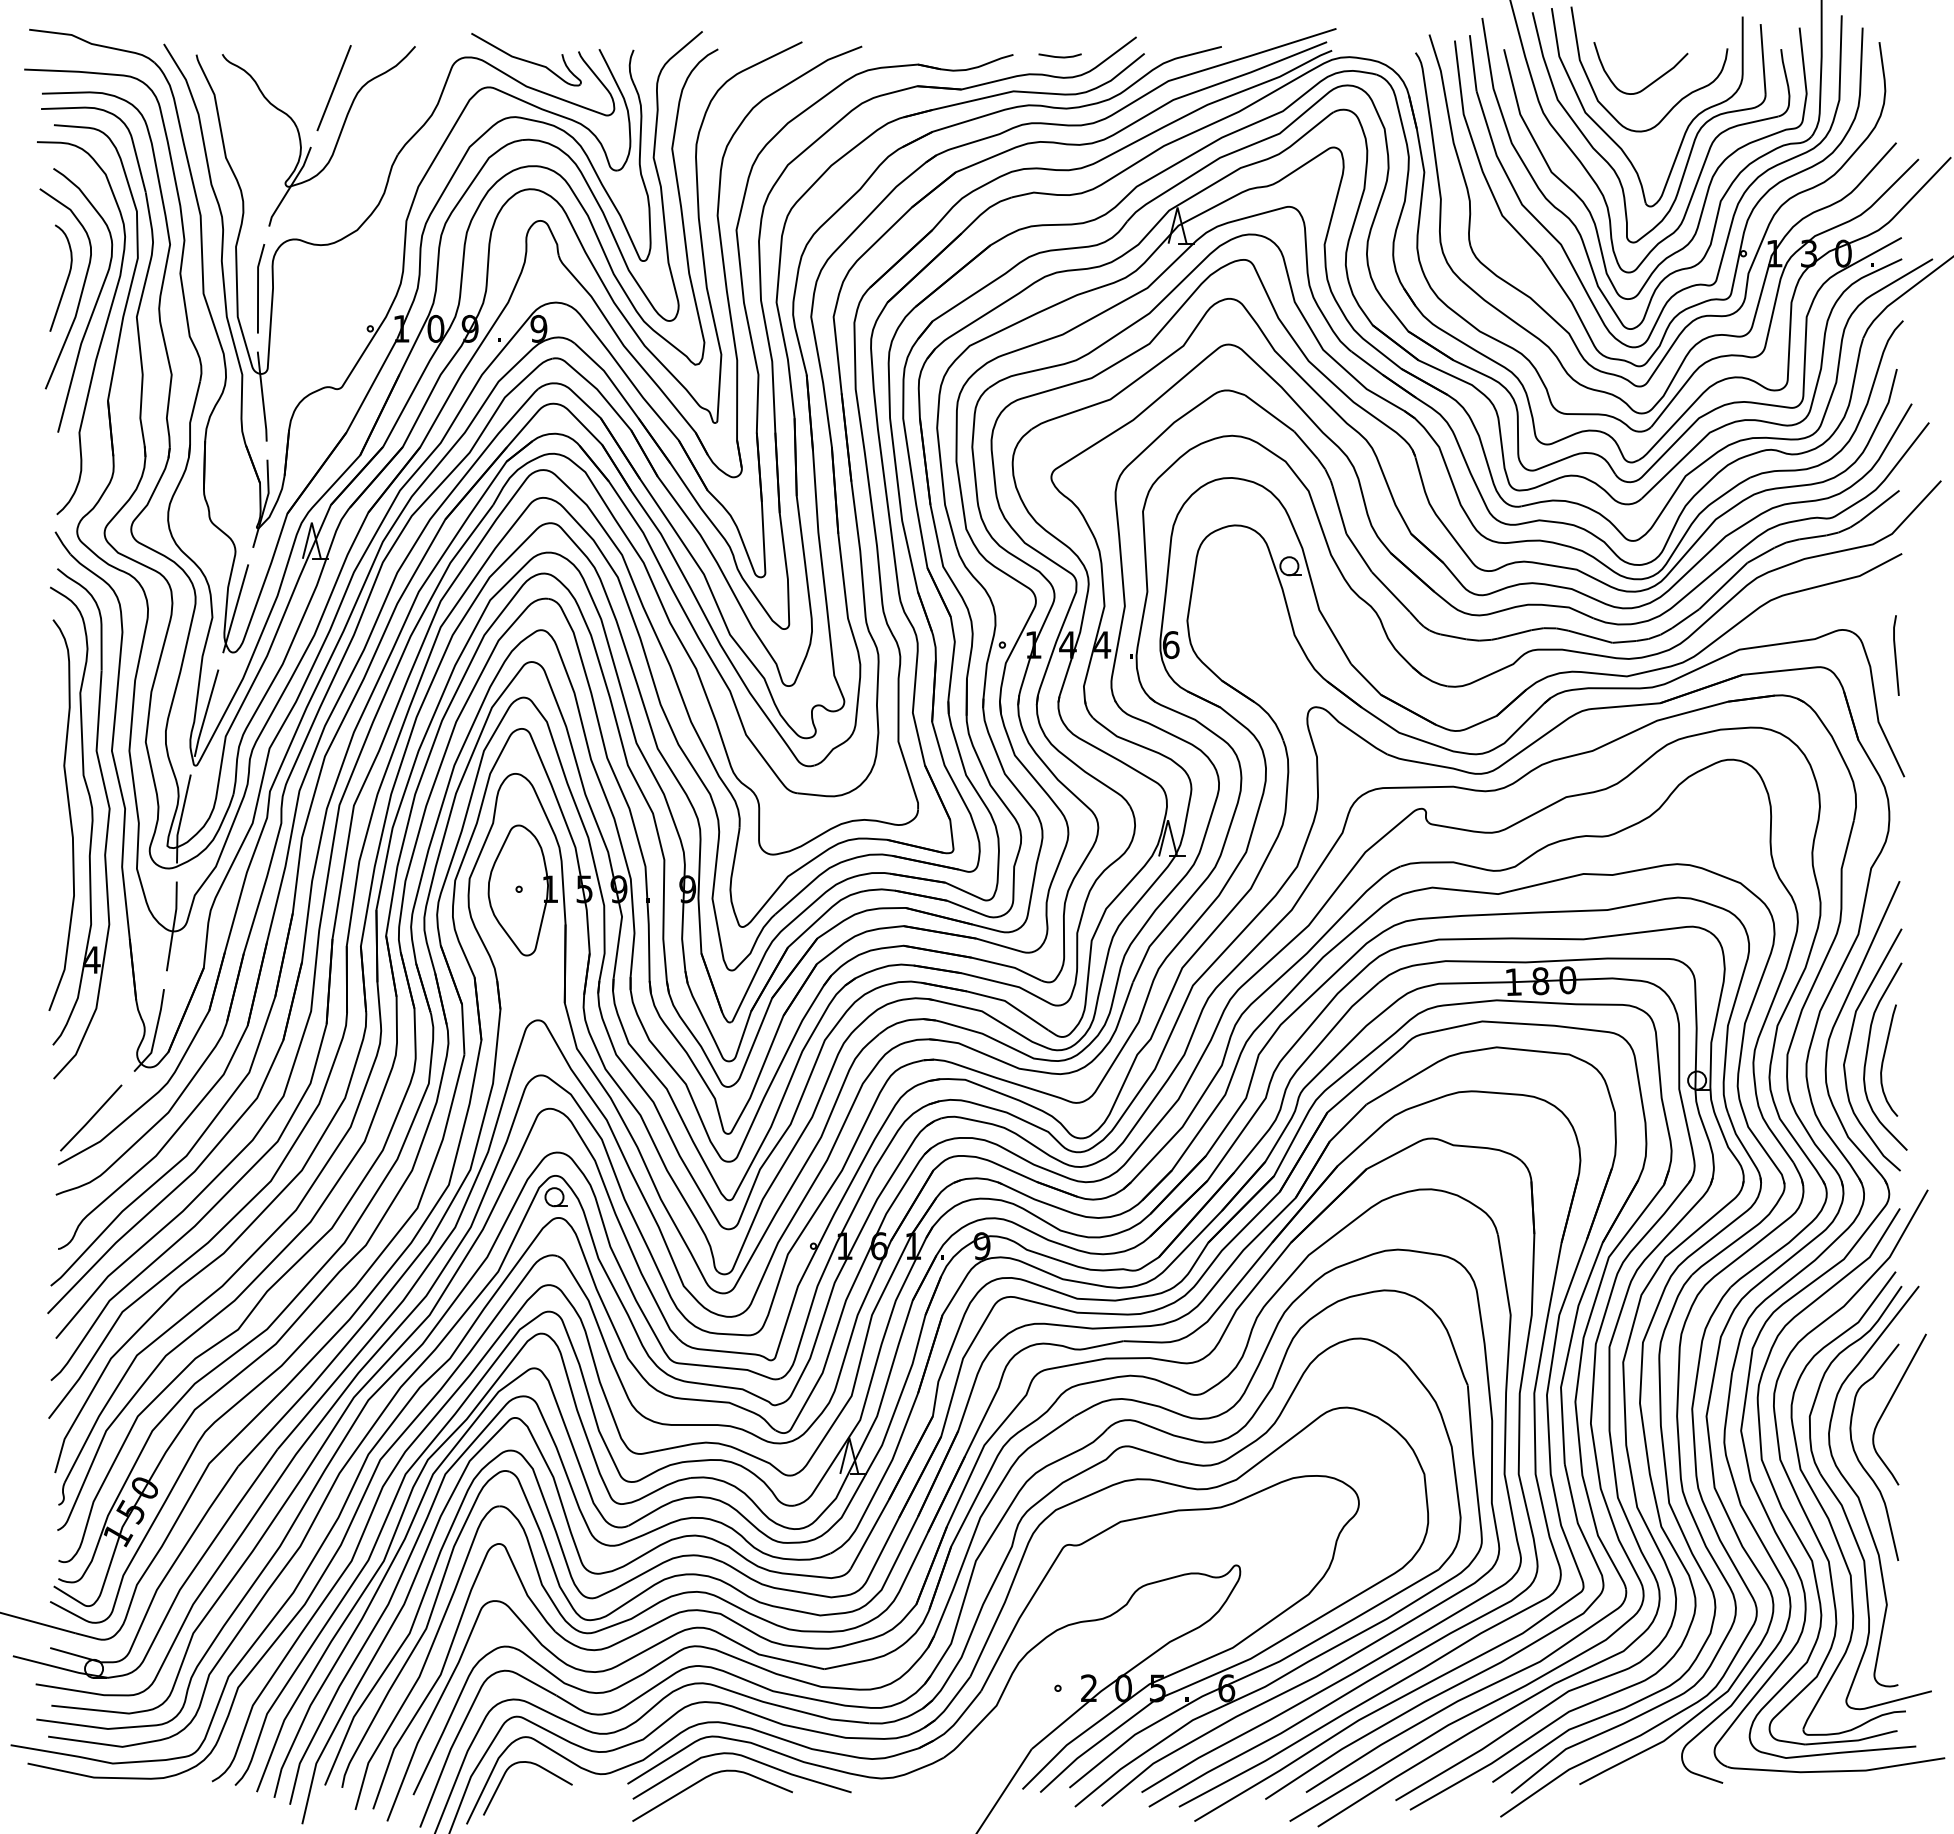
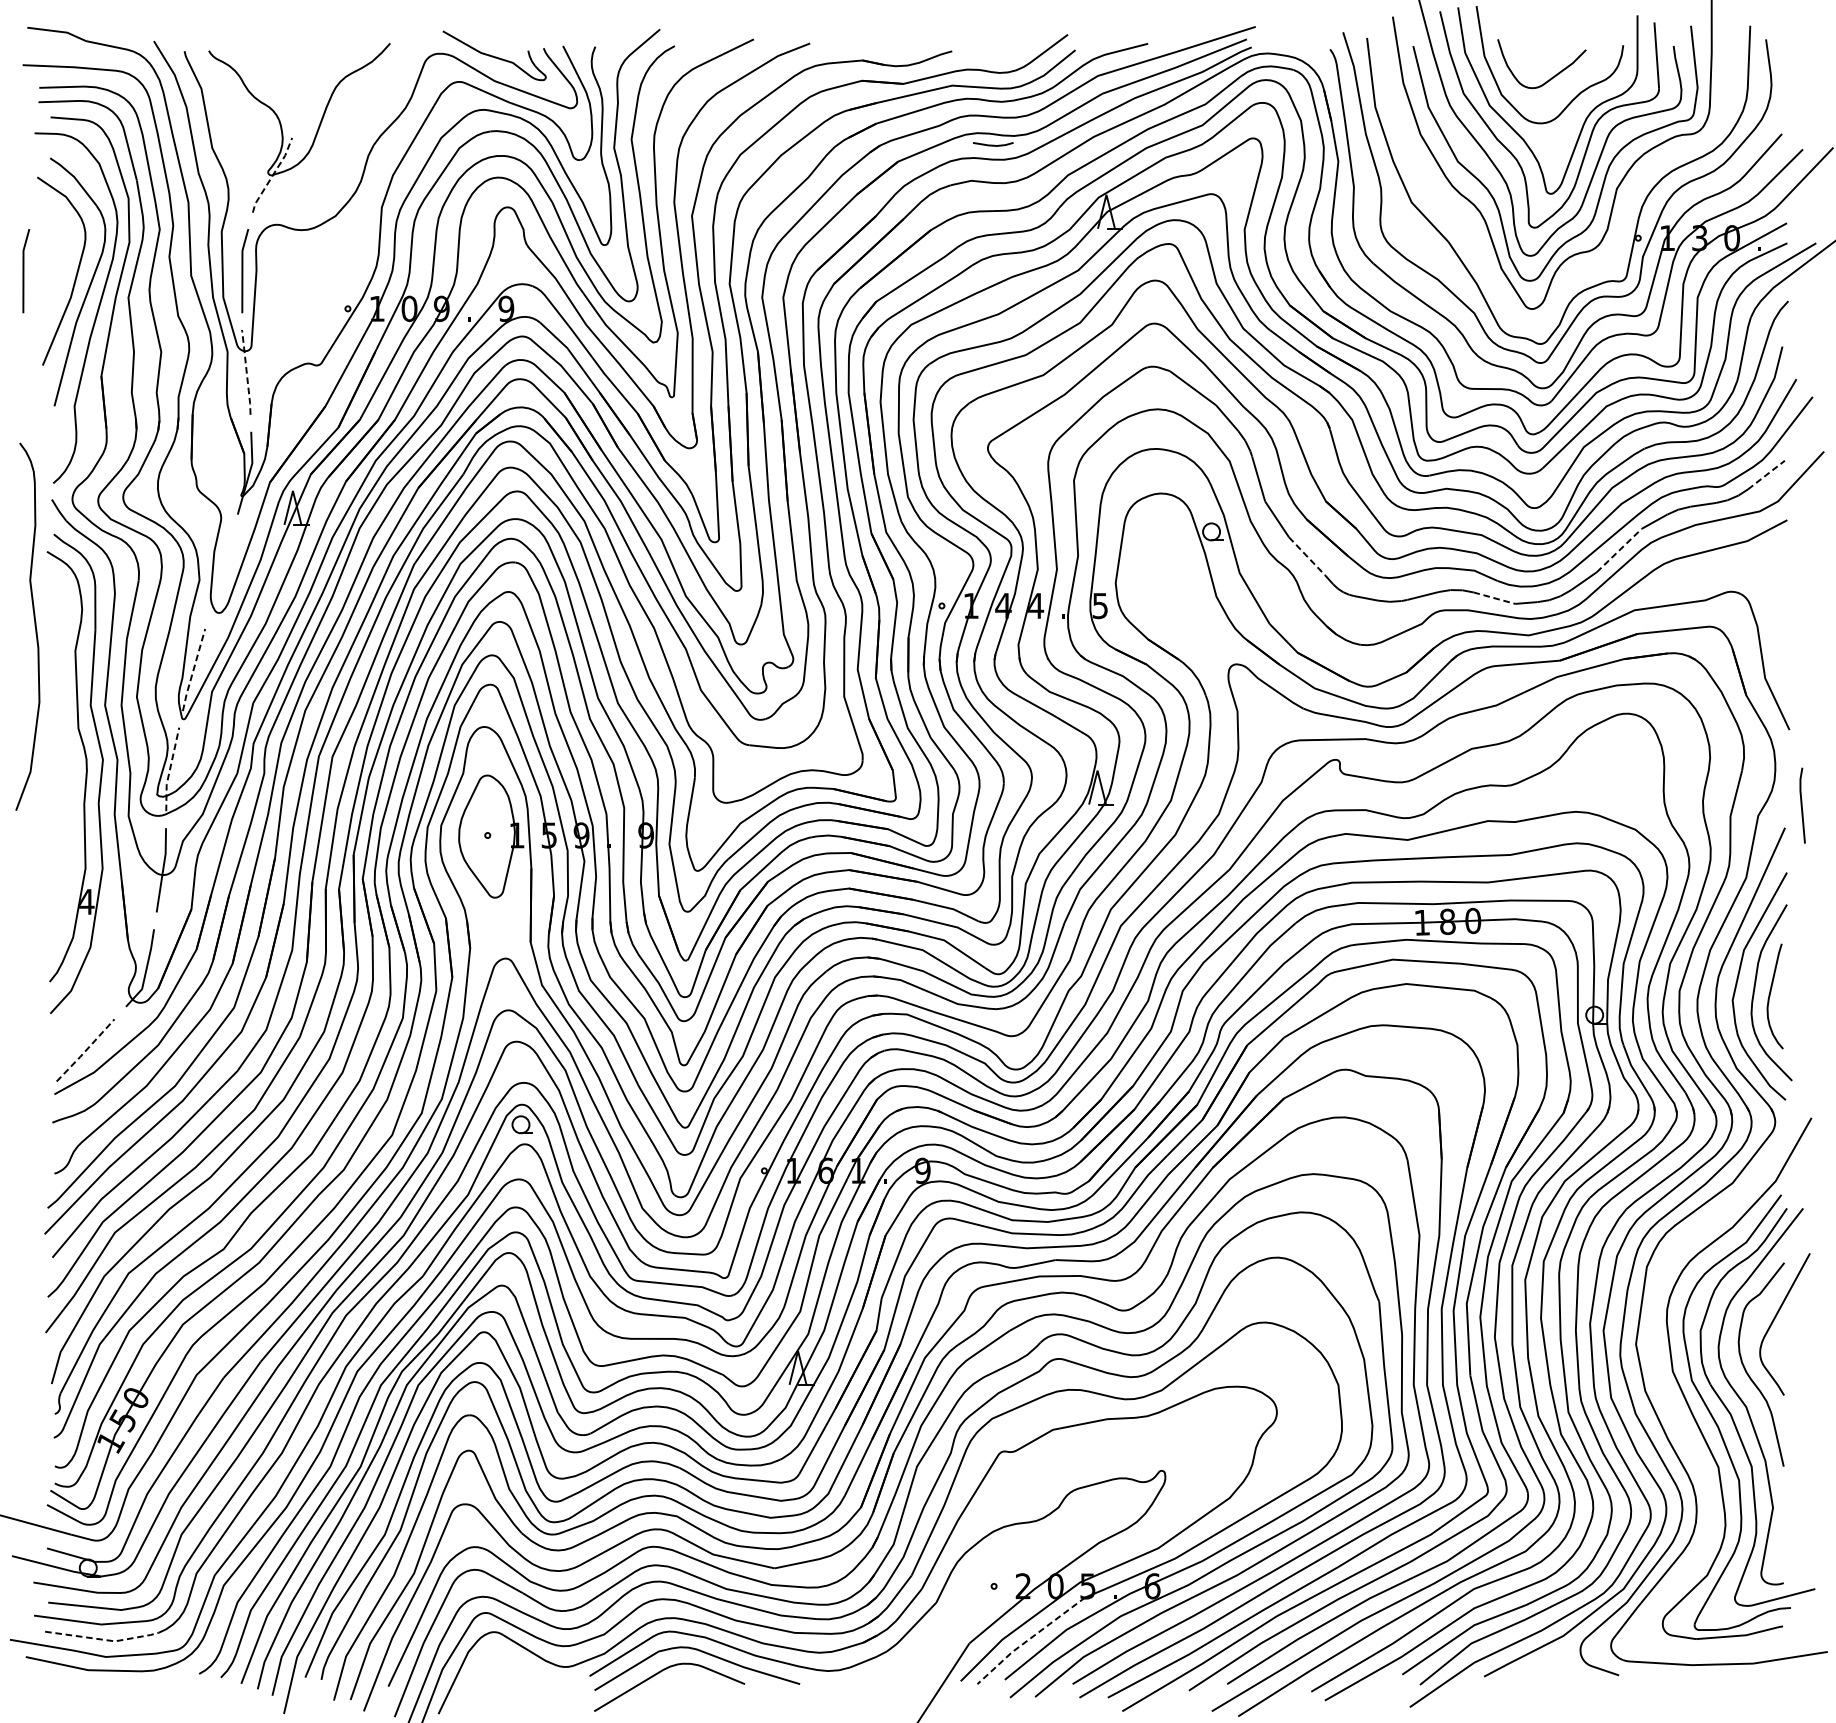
line: (1059, 56) -> (992, 144), moved
line: (333, 88) -> (313, 82), removed
line: (290, 186) -> (272, 175), solid -> dashed
part: (1735, 207) -> (1630, 194), removed
curve: (66, 278) -> (62, 261), removed
line: (25, 288) -> (23, 270), added
line: (262, 396) -> (246, 372), solid -> dashed
line: (1879, 505) -> (1766, 474), solid -> dashed
line: (1723, 585) -> (1619, 549), solid -> dashed
line: (1390, 592) -> (1306, 556), solid -> dashed
line: (235, 608) -> (221, 571), removed
line: (1590, 636) -> (1494, 597), solid -> dashed
text: (1170, 645) -> (1099, 606), 6 -> 5
line: (1896, 655) -> (1802, 805), moved
line: (205, 713) -> (193, 670), solid -> dashed
curve: (68, 811) -> (34, 623), moved
line: (181, 818) -> (170, 768), solid -> dashed
line: (91, 1118) -> (85, 1050), solid -> dashed
curve: (1783, 1508) -> (1675, 1417), removed
line: (1095, 1744) -> (1029, 1639), solid -> dashed
line: (109, 1745) -> (102, 1640), solid -> dashed
curve: (537, 1766) -> (505, 1659), removed

